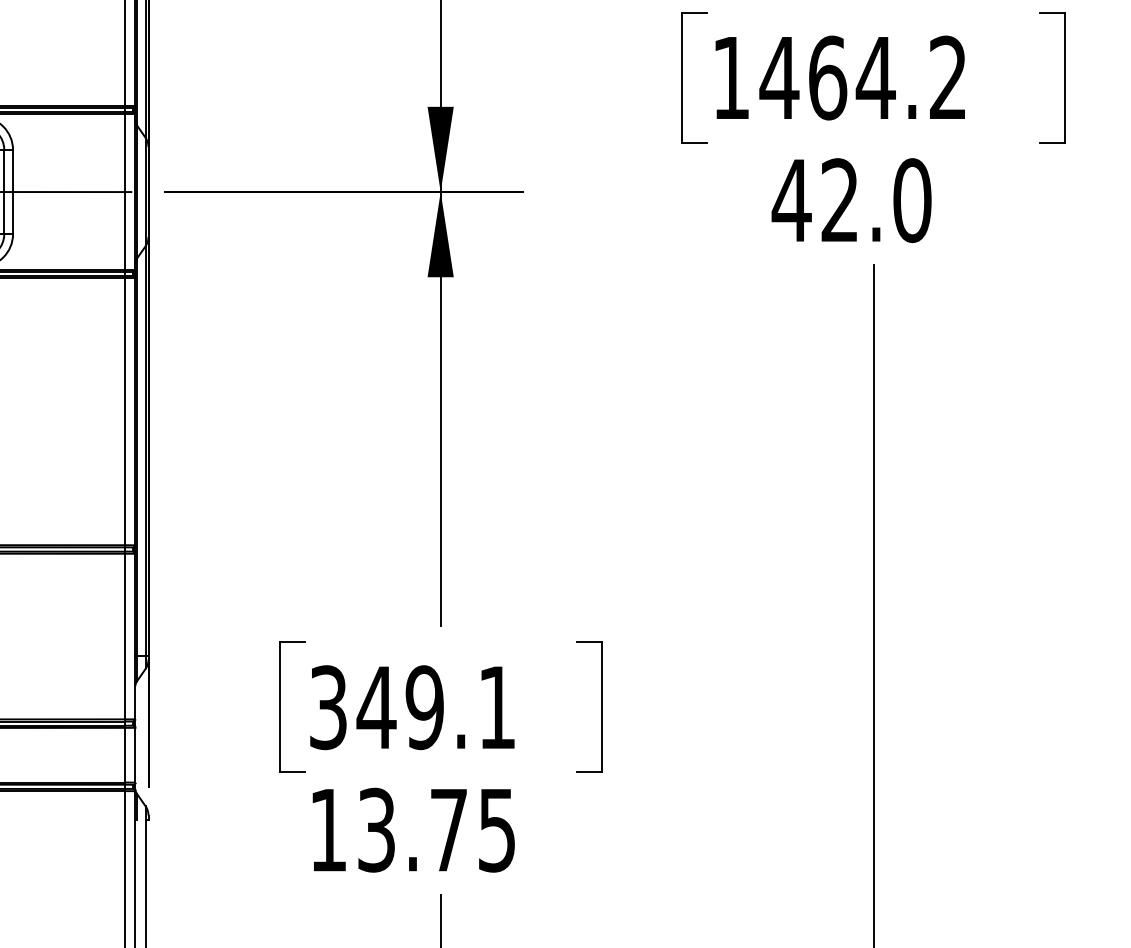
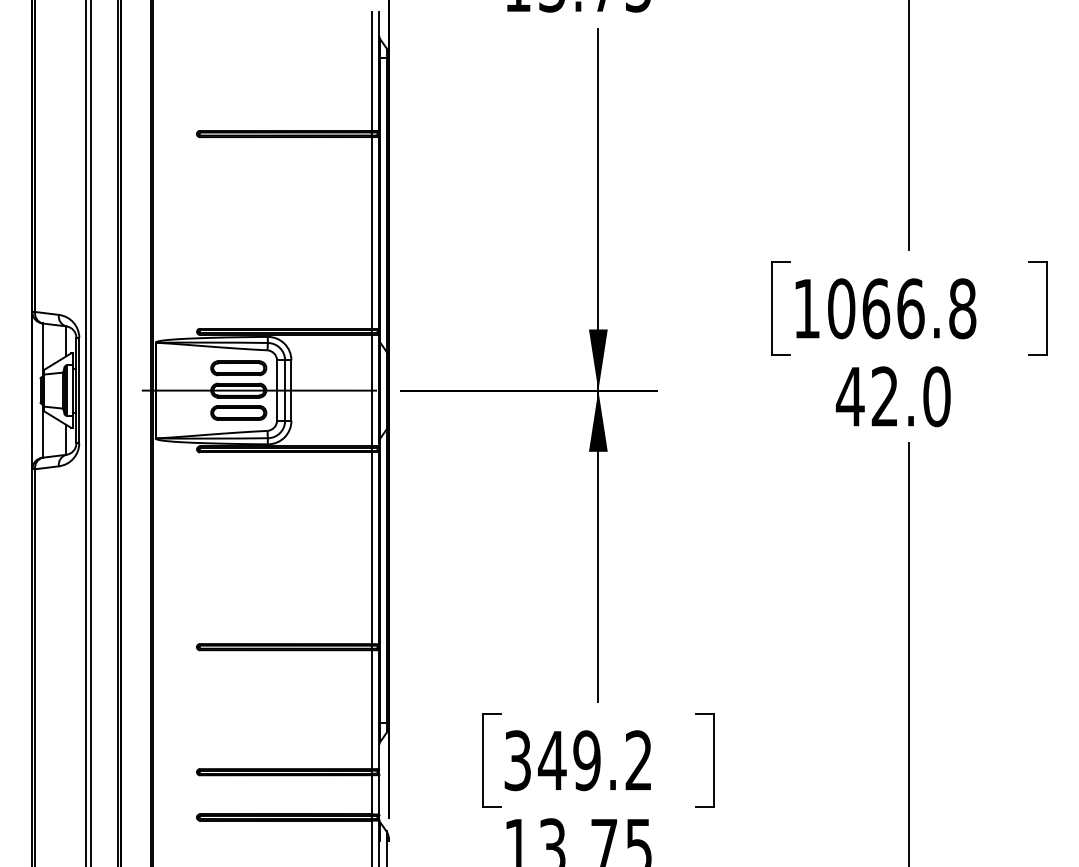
text: (863, 77) -> (901, 308), 1464.2 -> 1066.8
text: (496, 705) -> (638, 759), 349.1 -> 349.2

